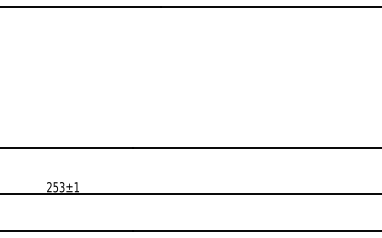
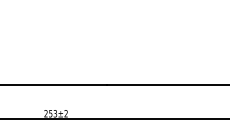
text: (76, 187) -> (65, 113), 253±1 -> 253±2

